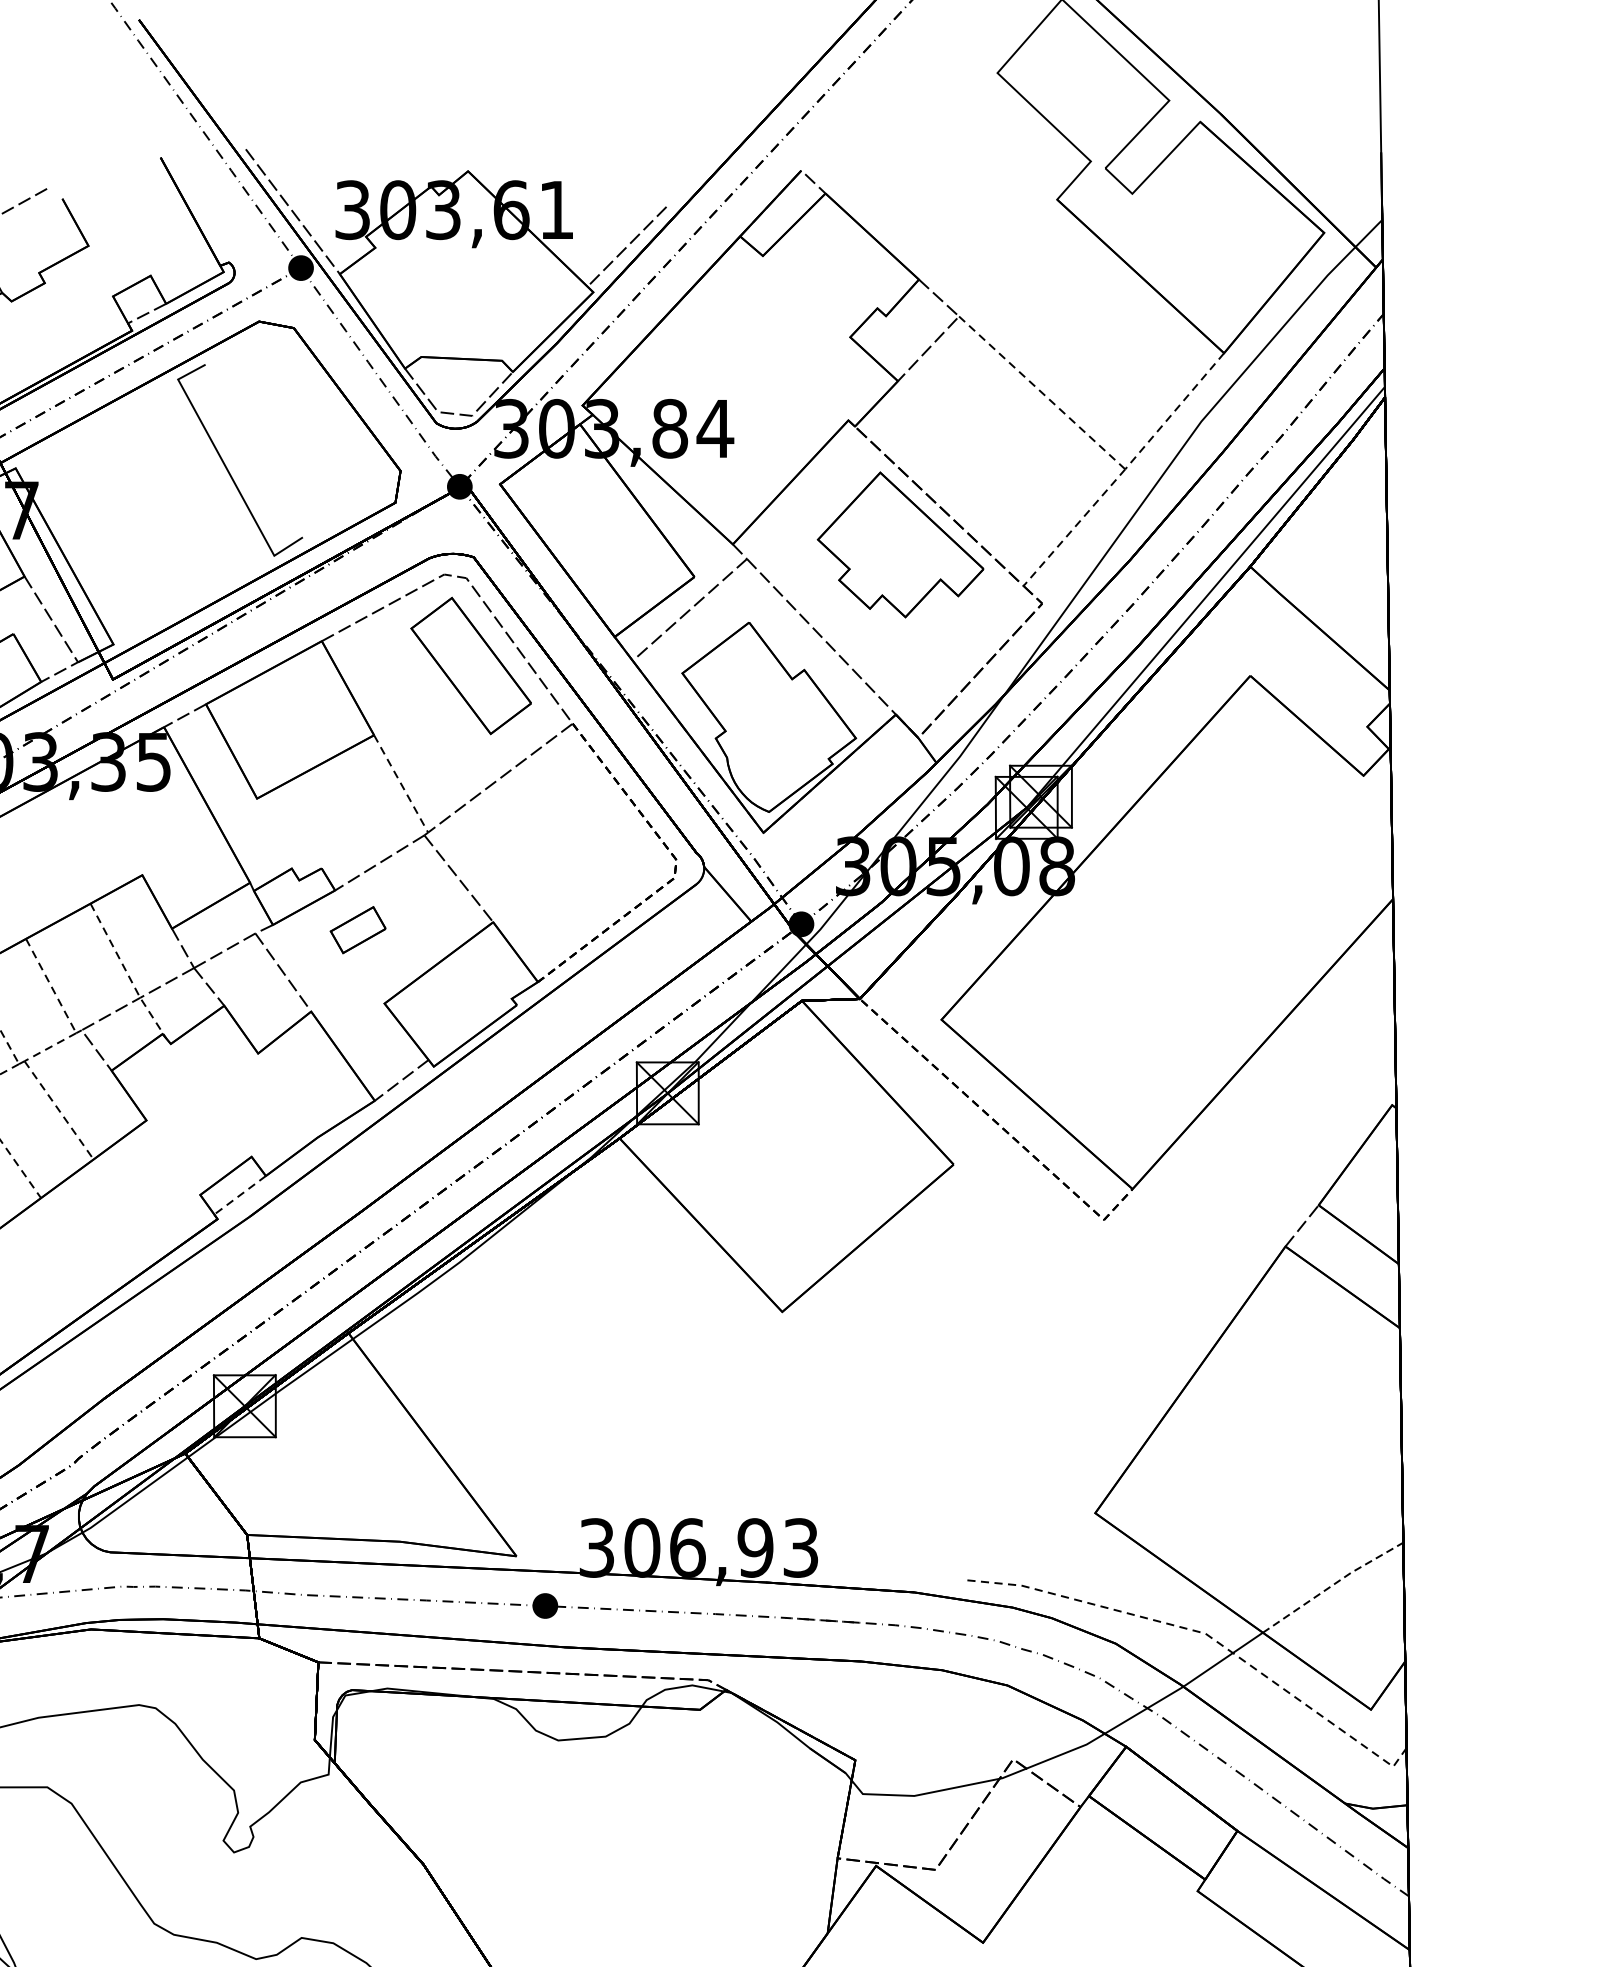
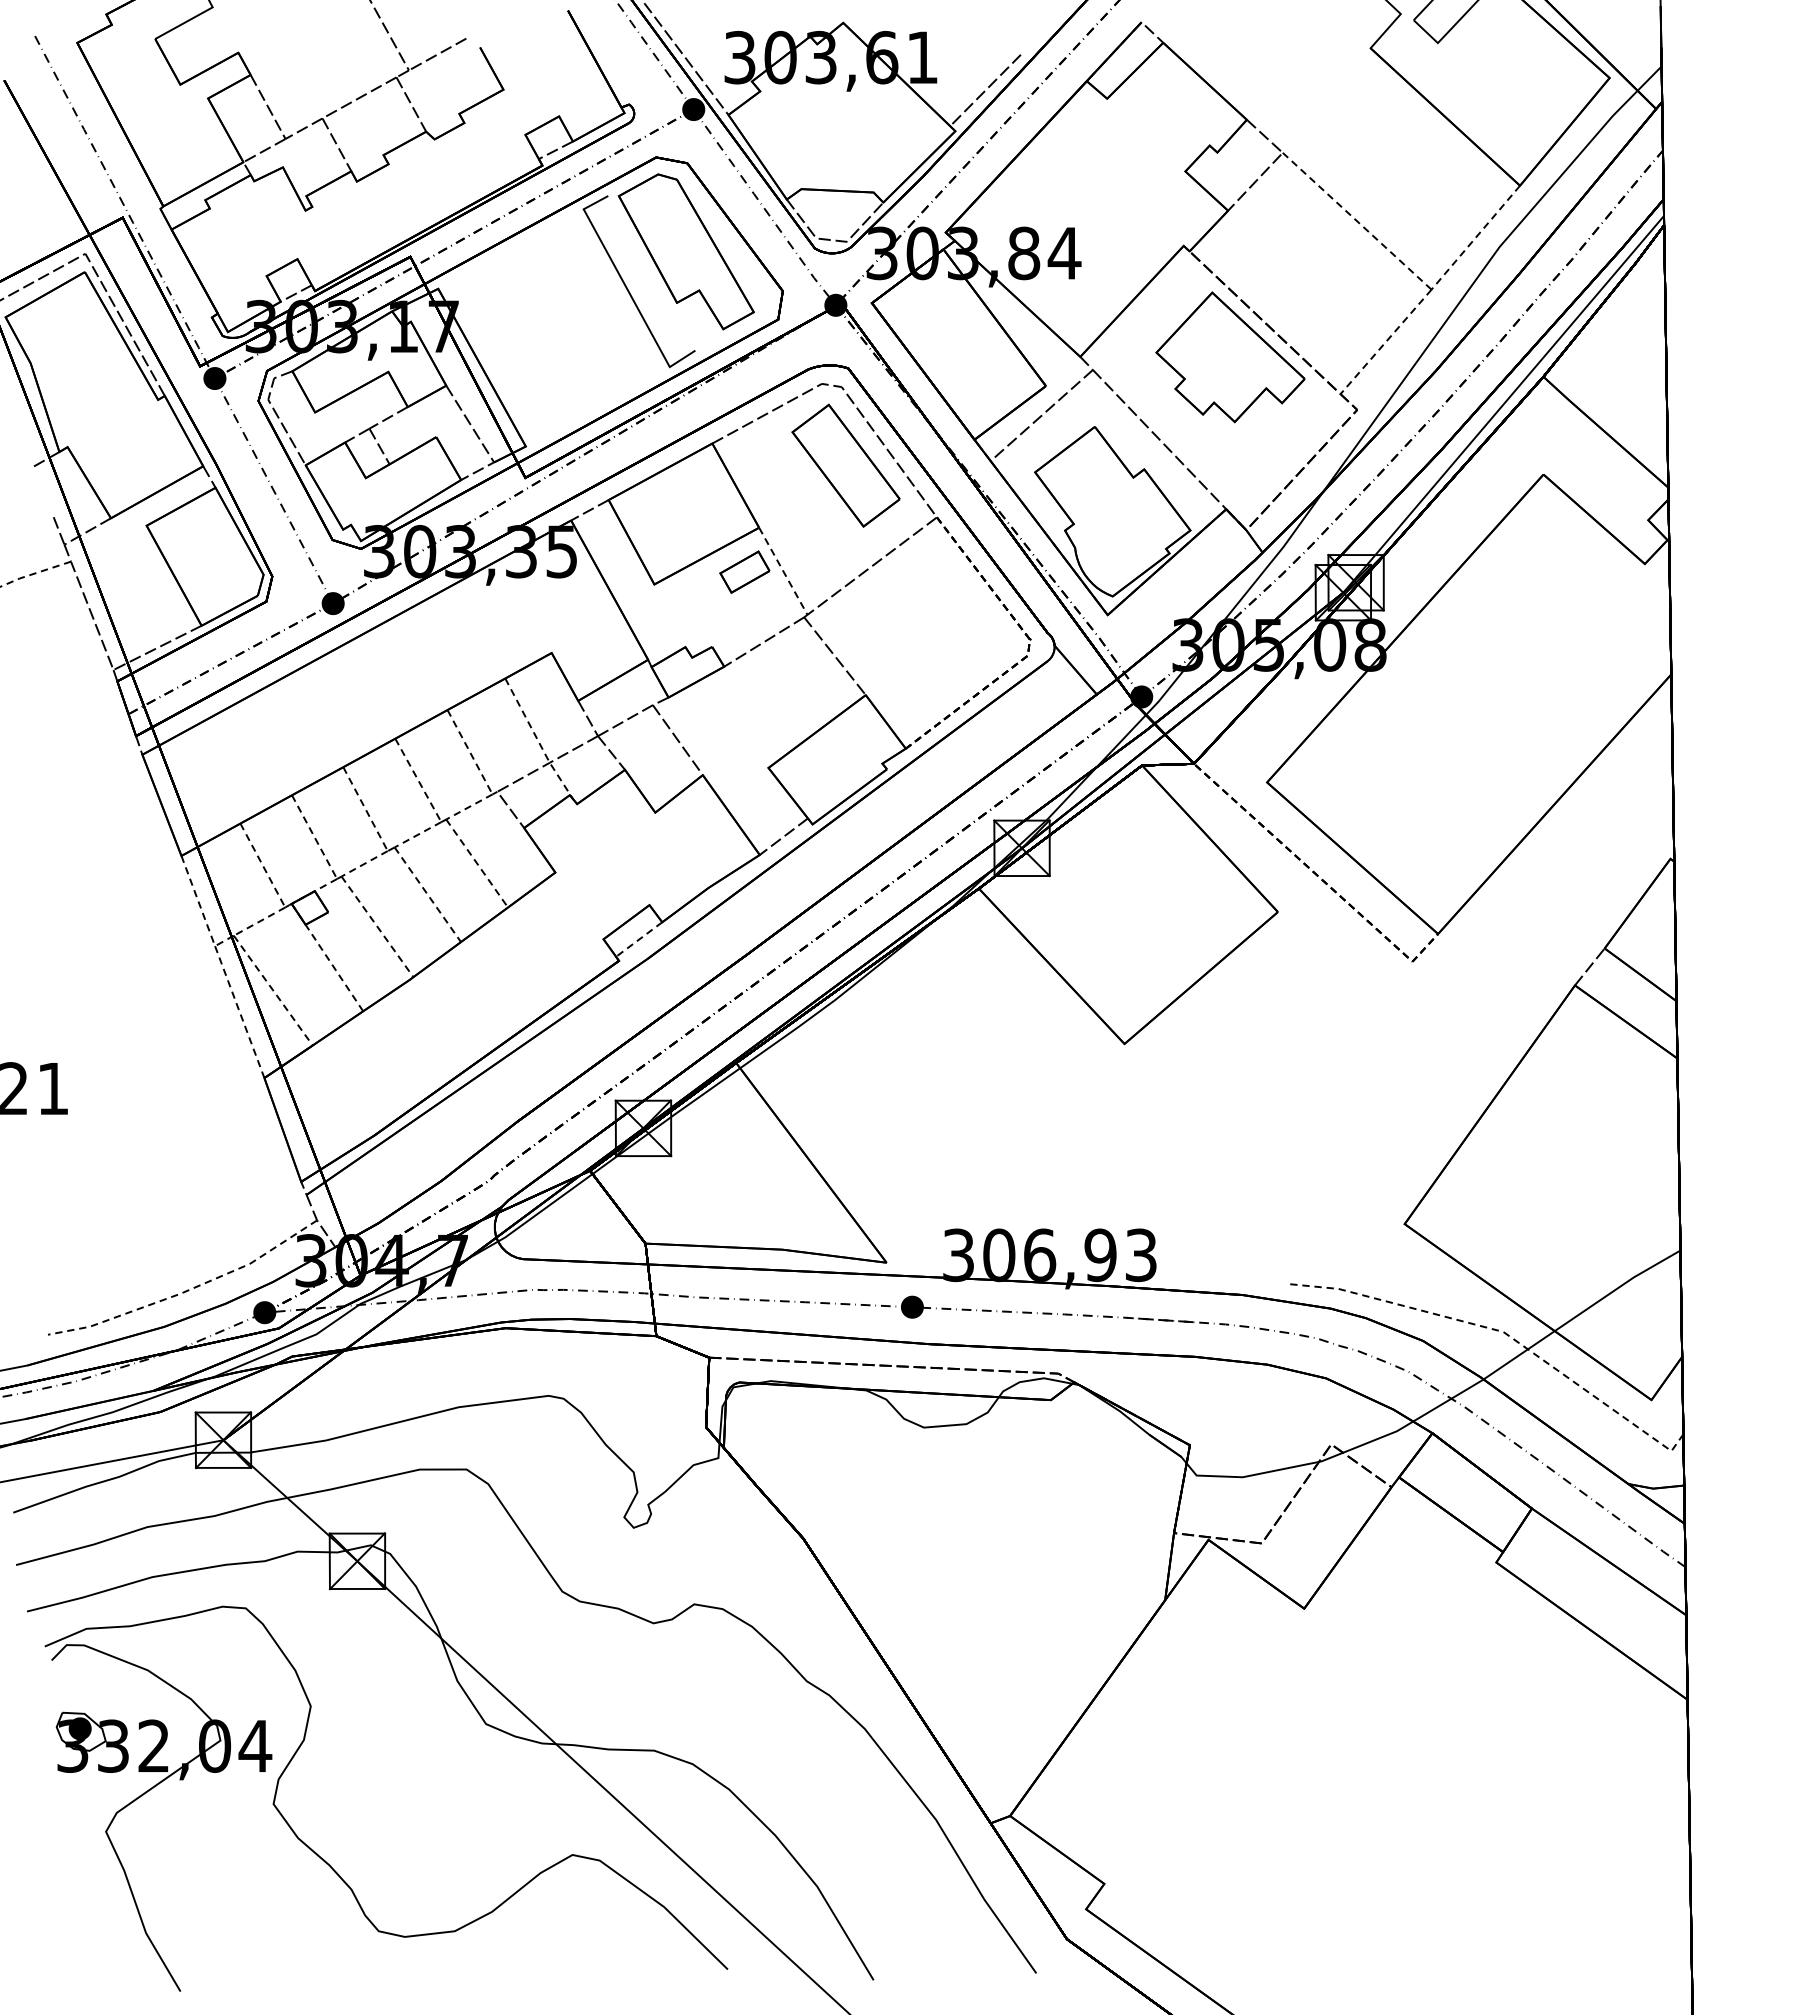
part: (291, 426) -> (685, 251), added
part: (357, 929) -> (744, 571), moved
line: (1332, 1585) -> (1617, 1288), dashed -> solid

